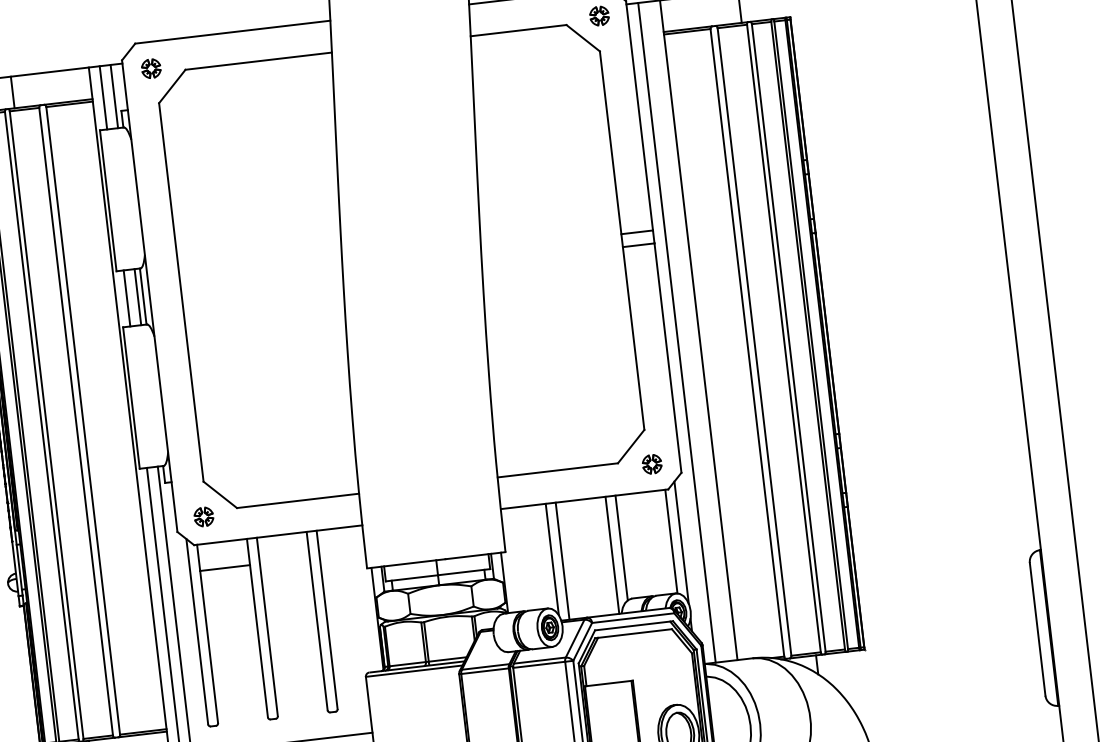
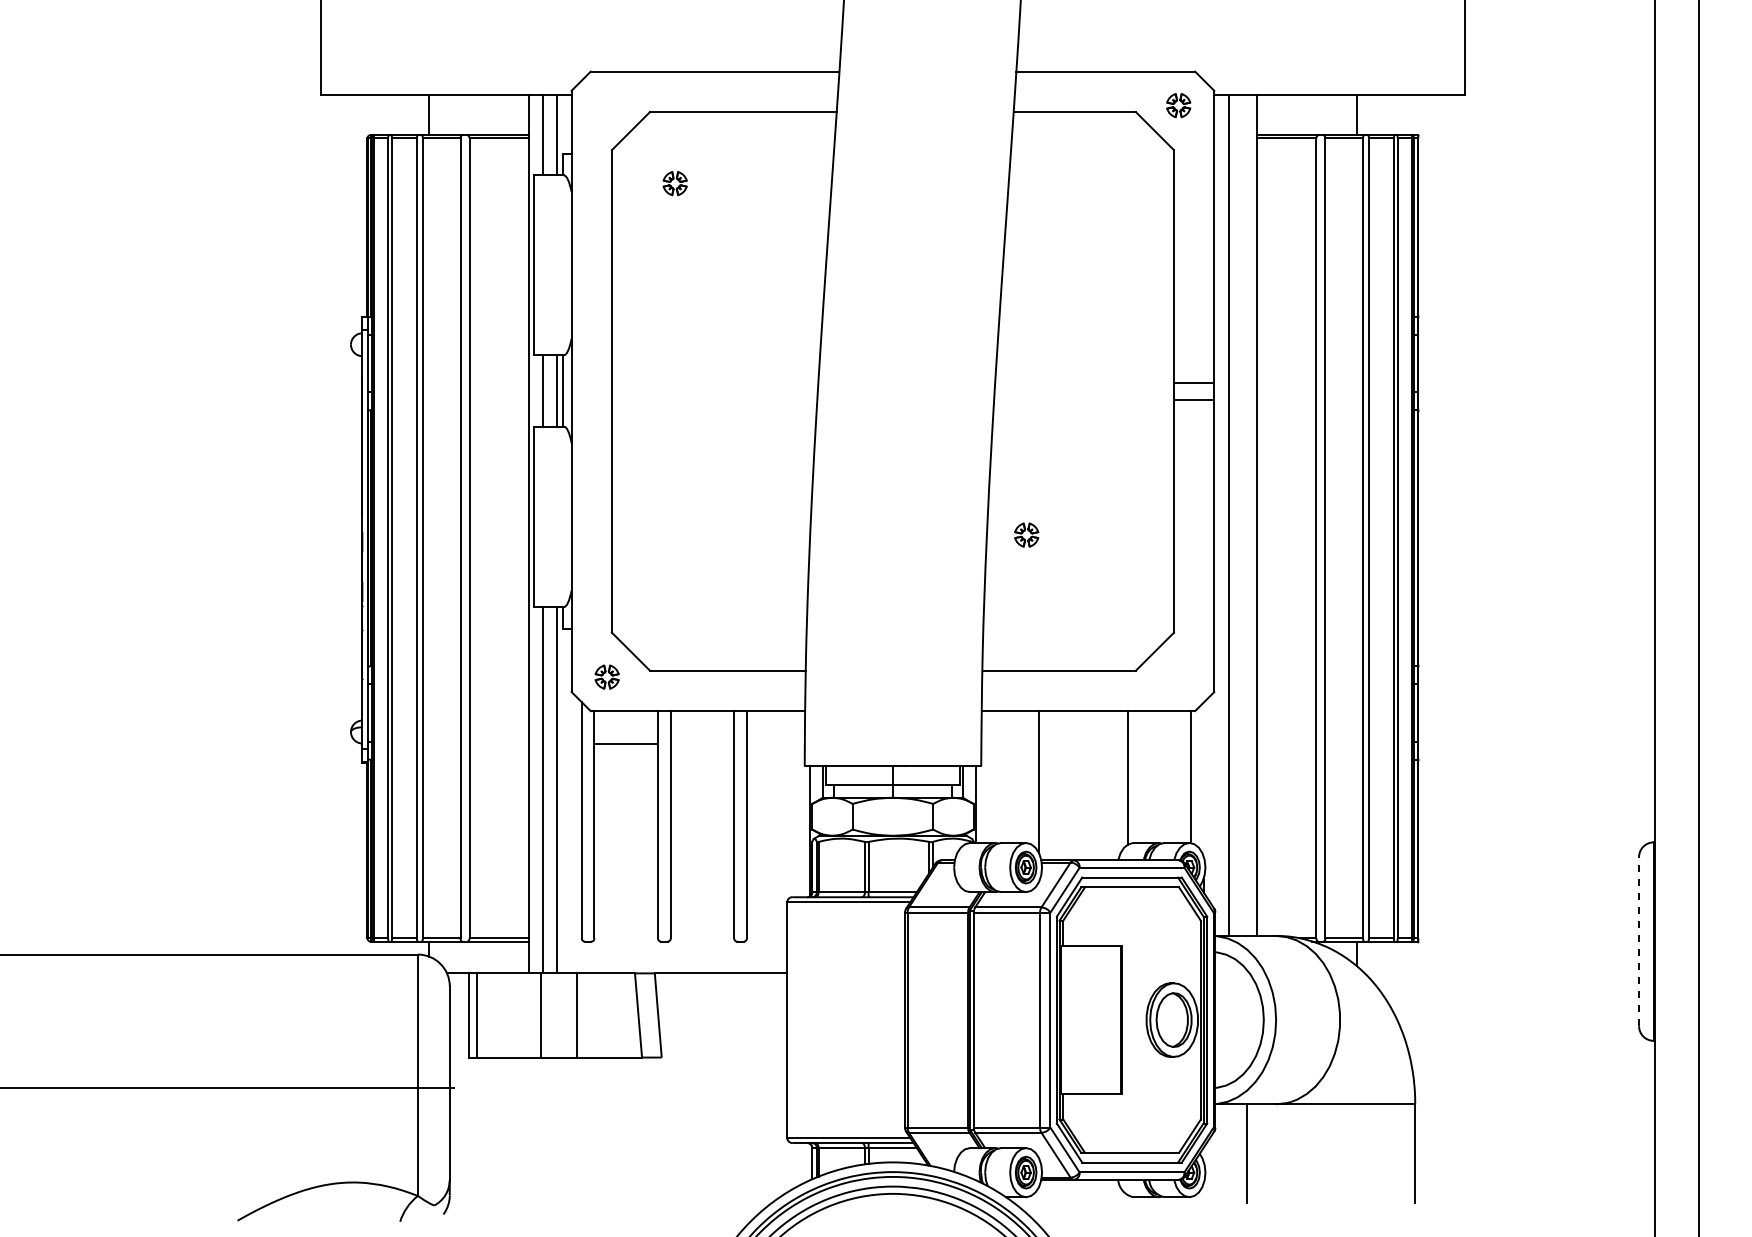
part: (150, 68) -> (674, 183), moved
part: (651, 463) -> (1026, 534), moved
line: (681, 542) -> (1204, 779), removed
line: (612, 555) -> (1115, 785), removed
line: (562, 561) -> (1051, 785), removed
line: (1037, 629) -> (1639, 941), solid -> dashed

